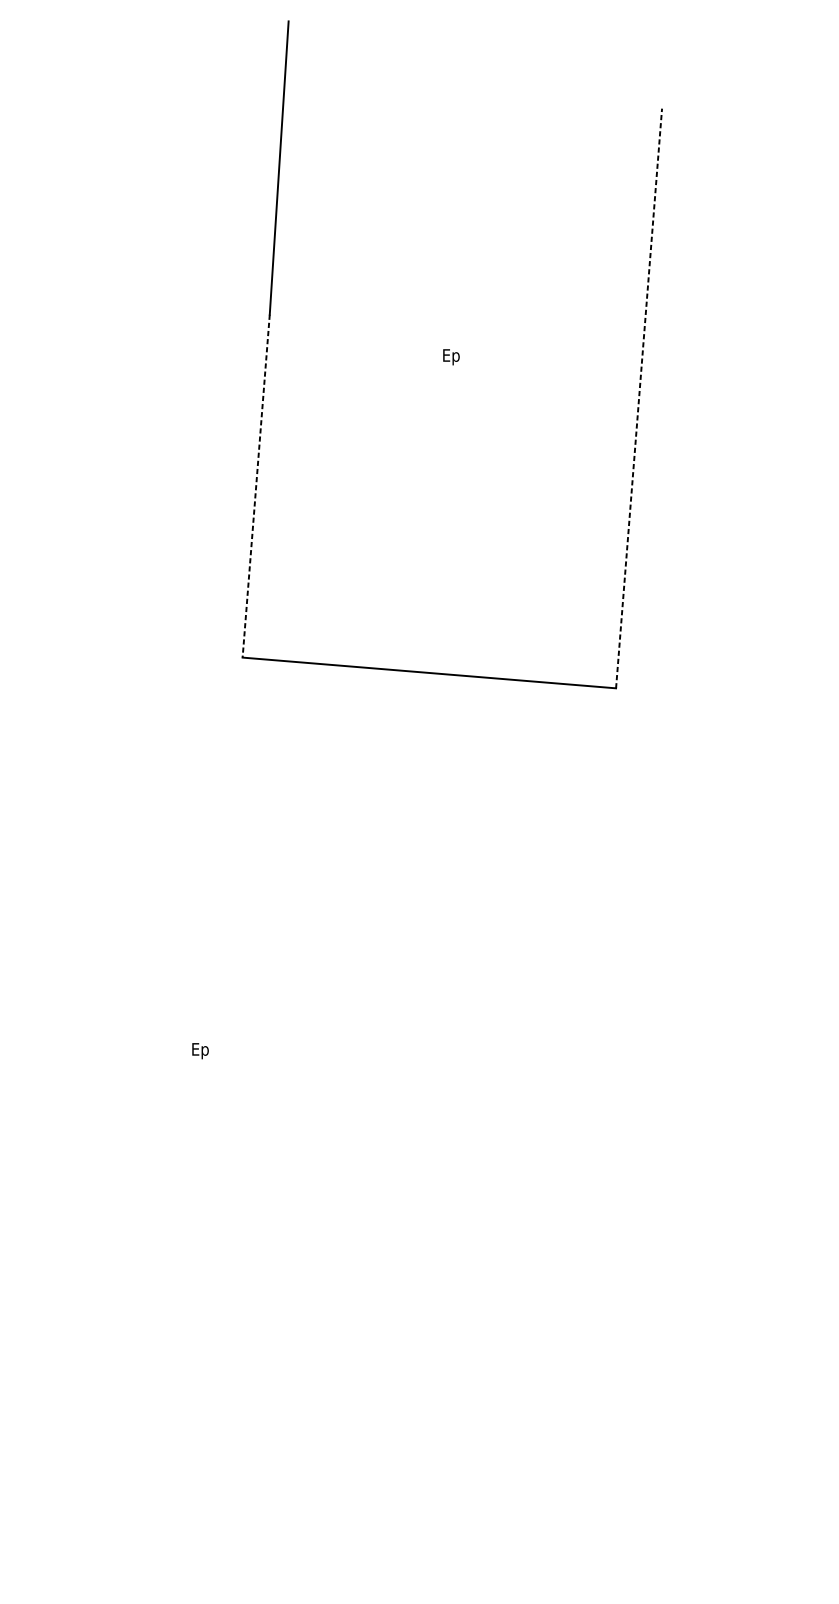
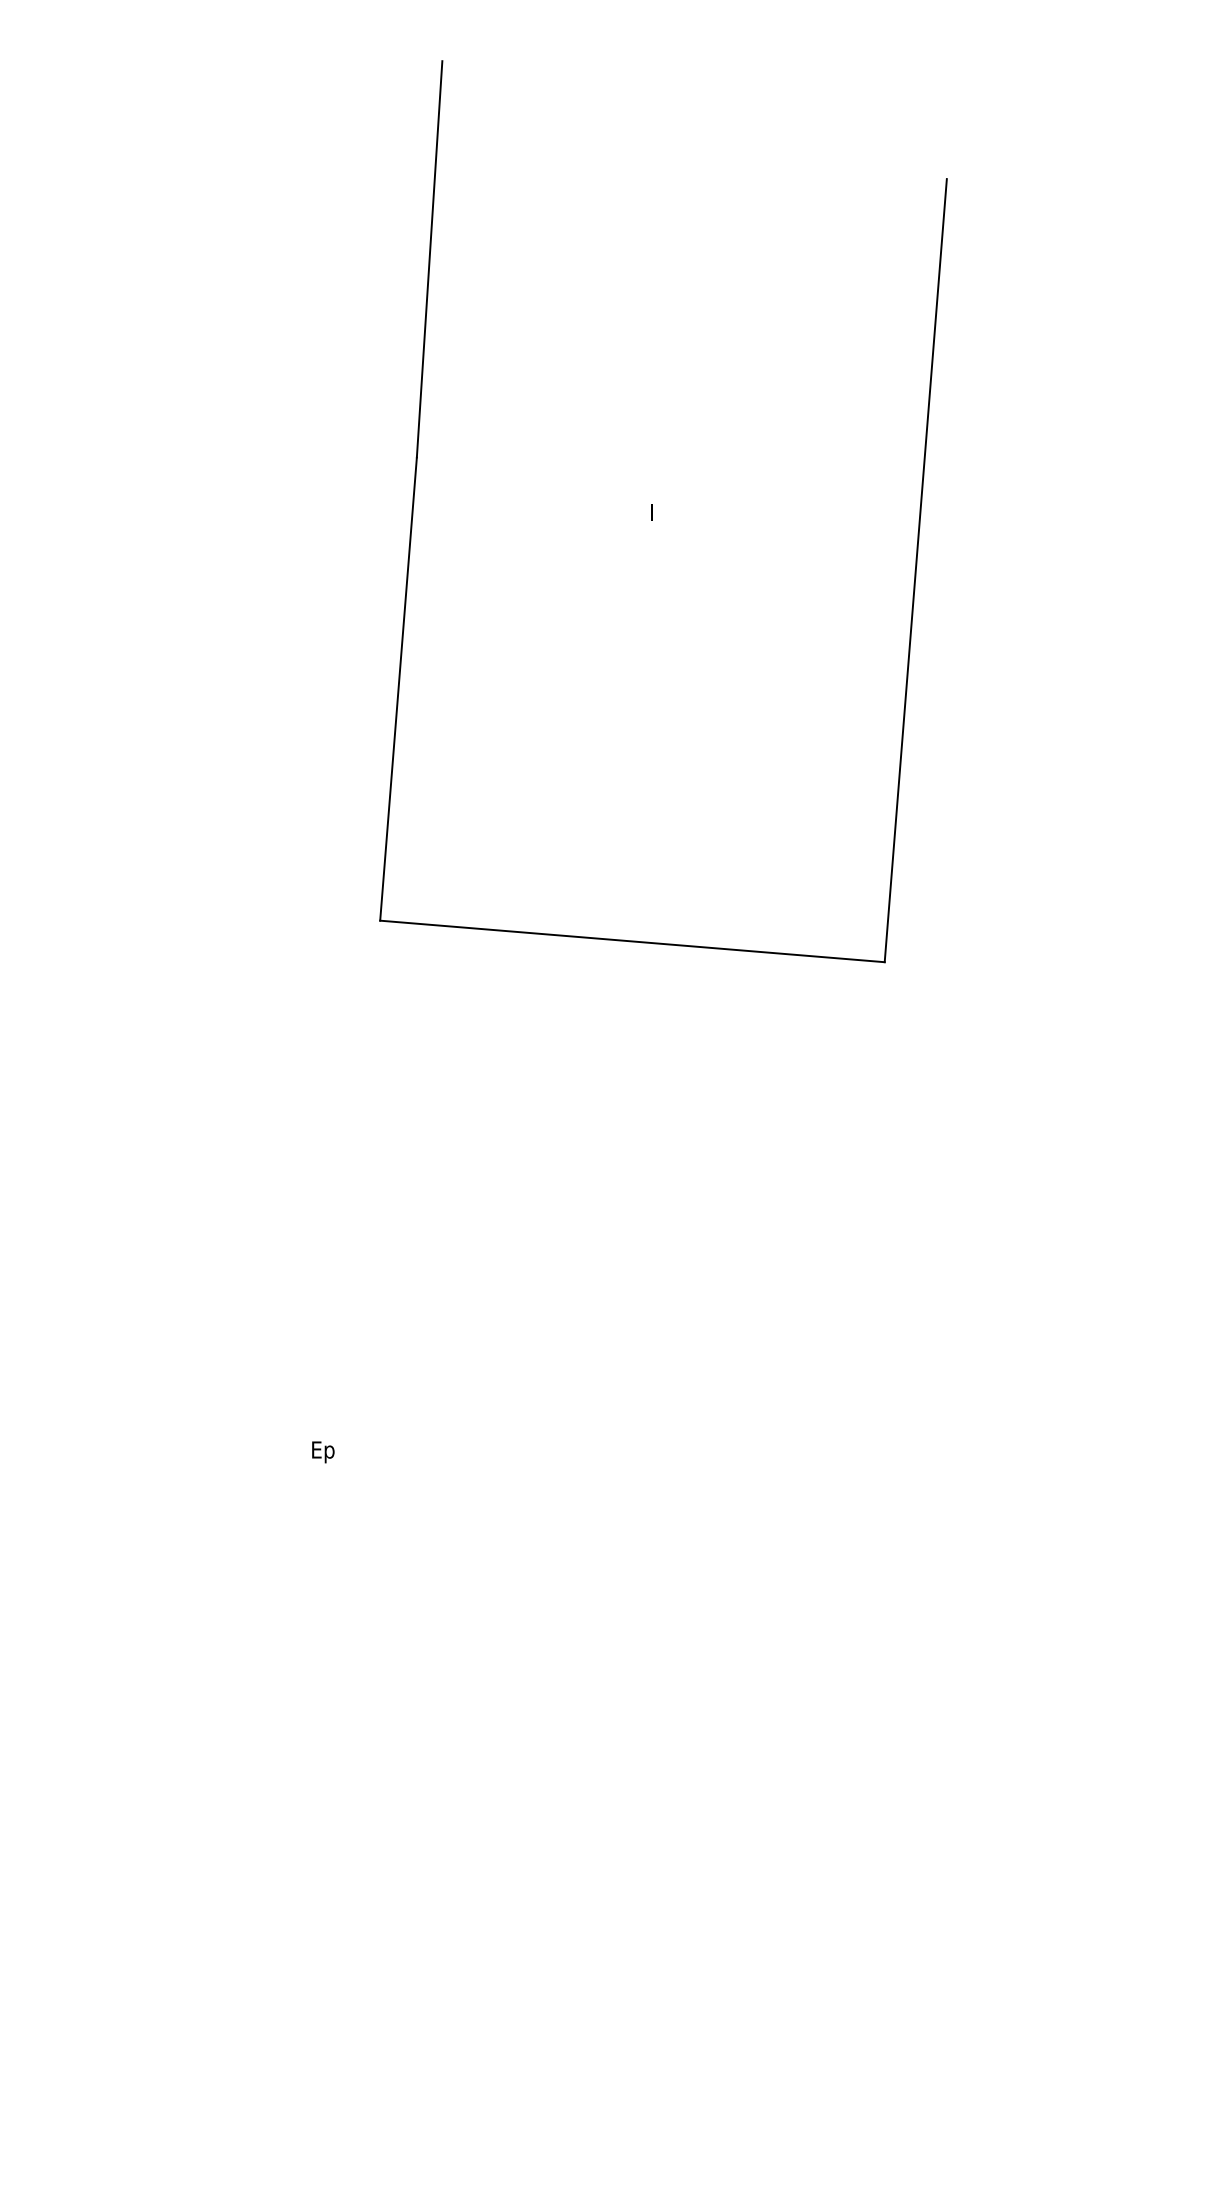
text: (451, 356) -> (662, 514), Ep -> I
line: (638, 398) -> (915, 570), dashed -> solid
line: (256, 486) -> (398, 689), dashed -> solid

